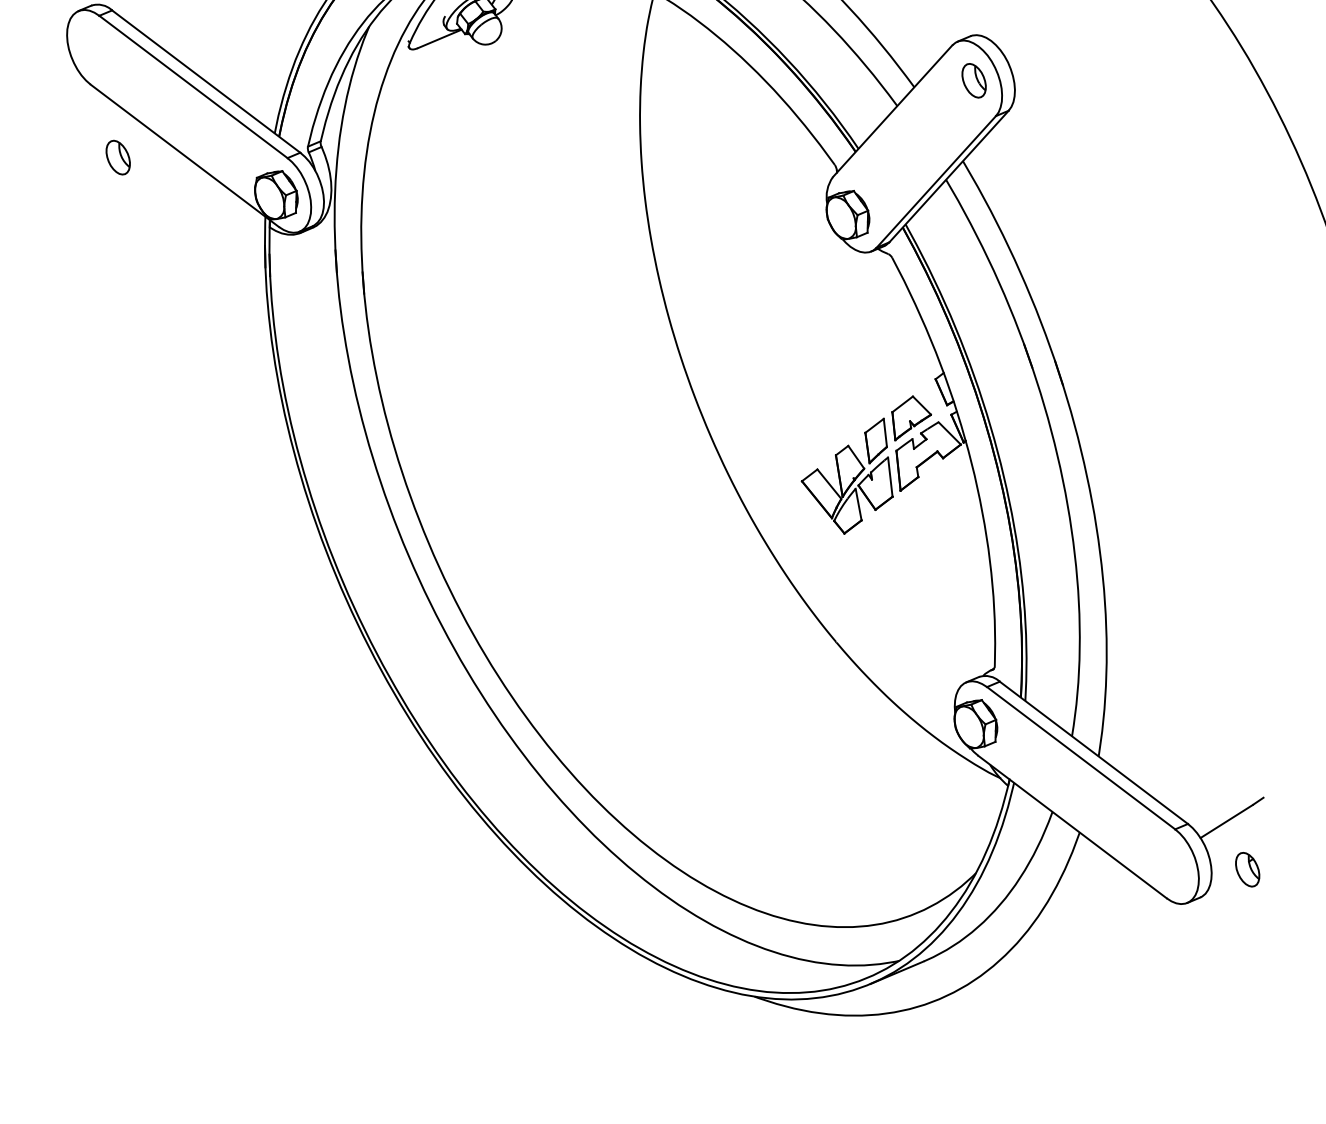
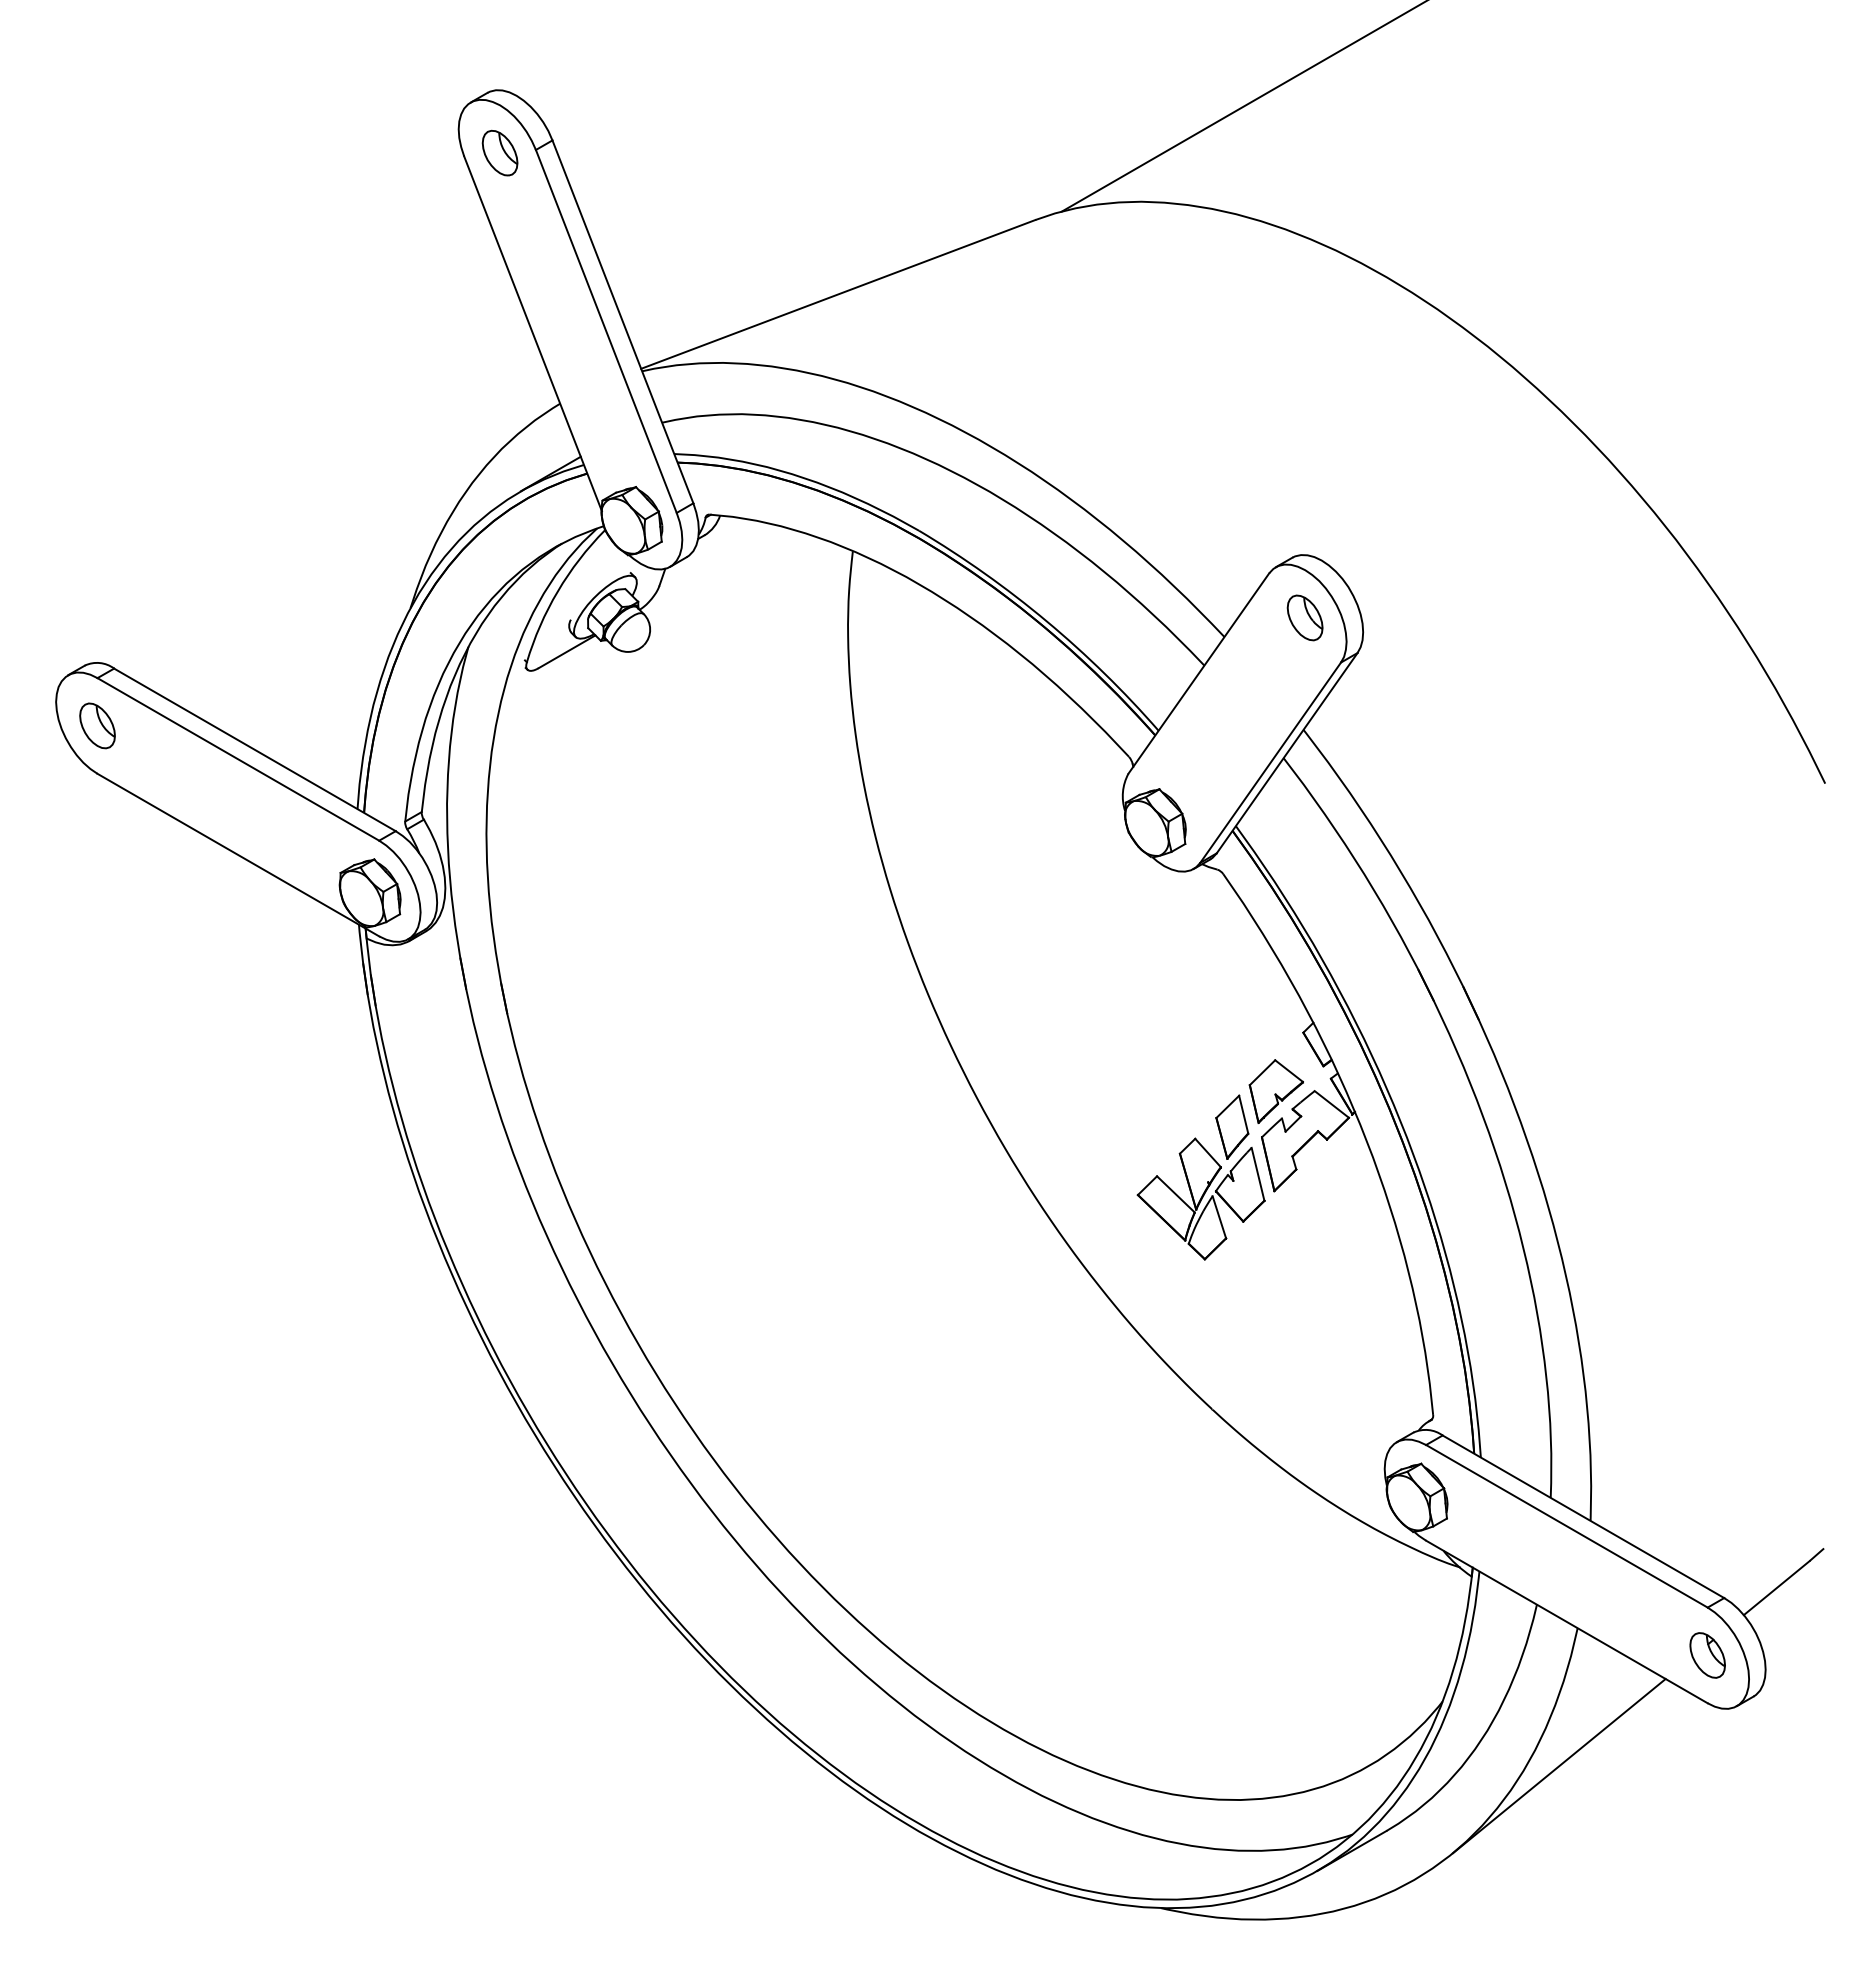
part: (118, 157) -> (97, 725), moved
part: (1247, 869) -> (1707, 1655), moved
line: (1053, 929) -> (1558, 1765), added

